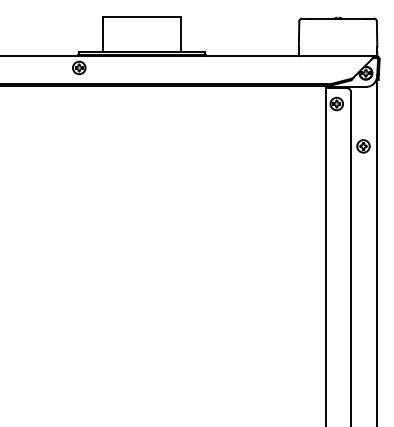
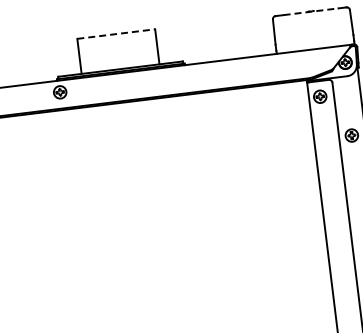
line: (142, 16) -> (116, 33), solid -> dashed
line: (338, 18) -> (311, 11), solid -> dashed

